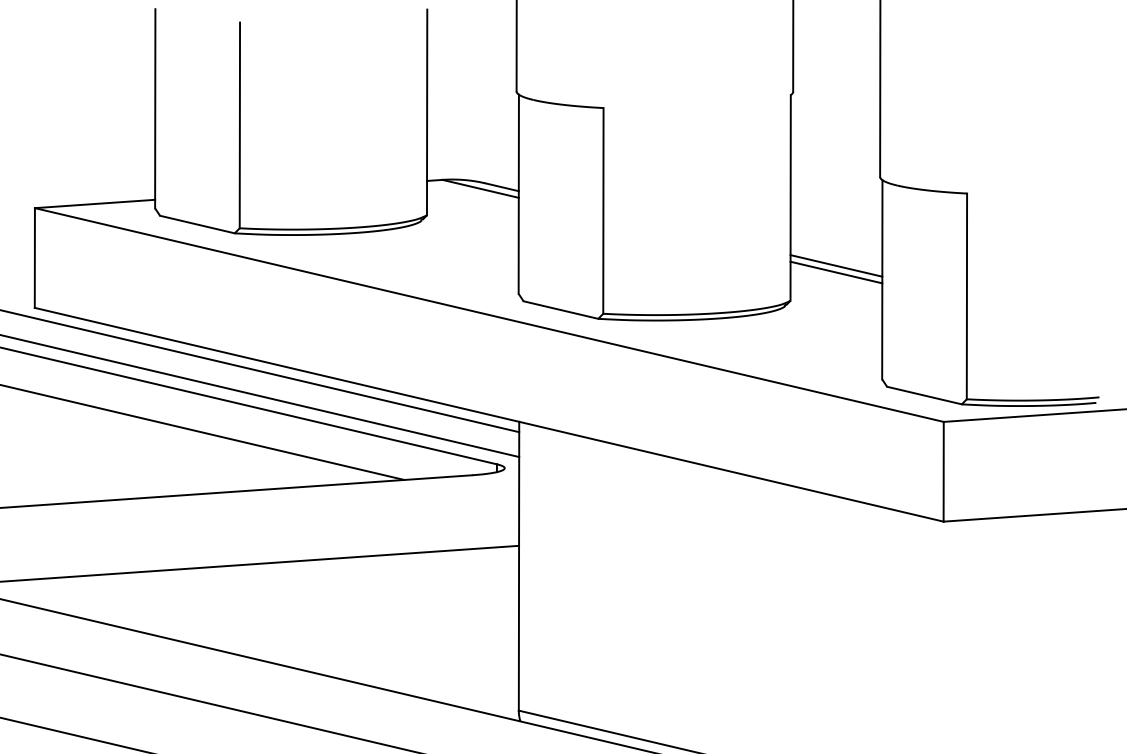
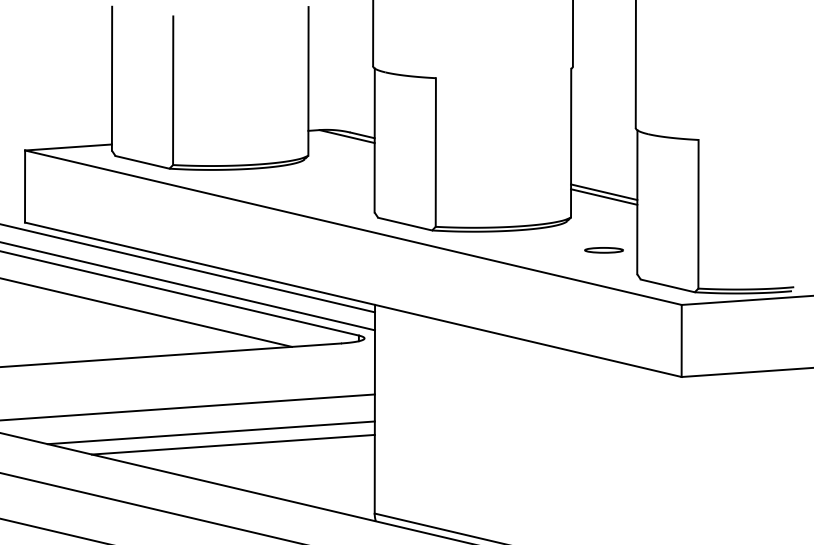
part: (835, 346) -> (603, 250), added
line: (291, 598) -> (210, 432), added
line: (321, 615) -> (232, 444), added

